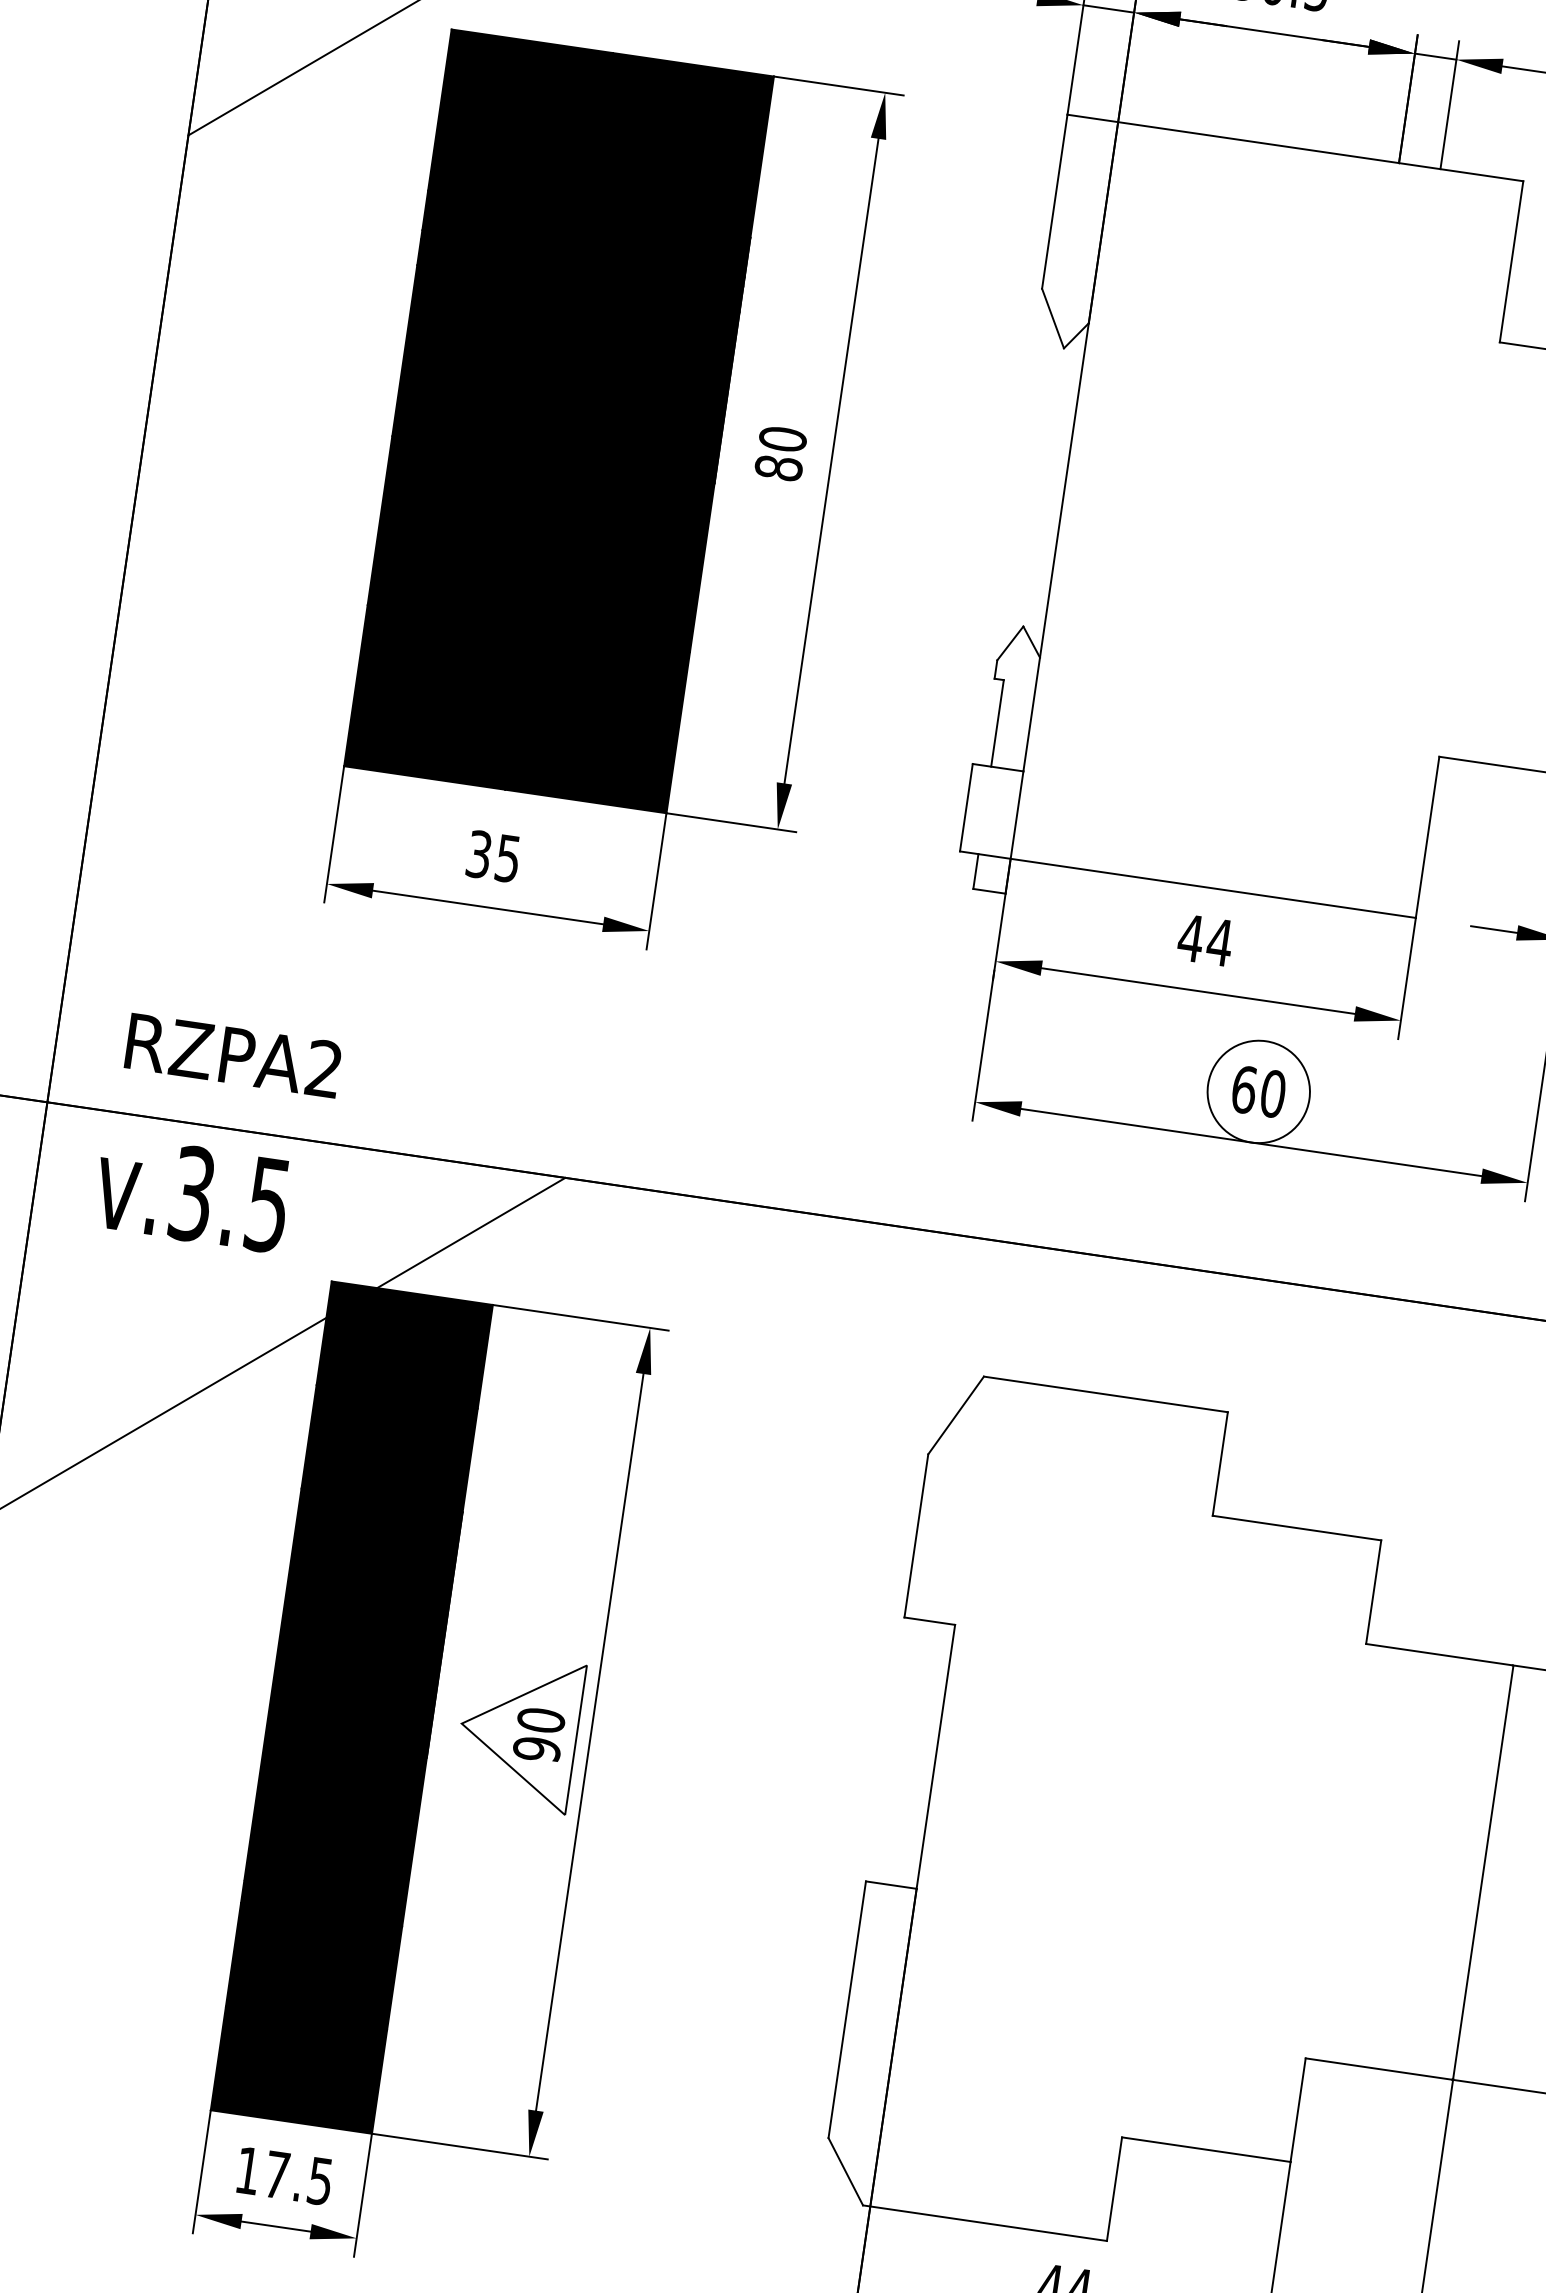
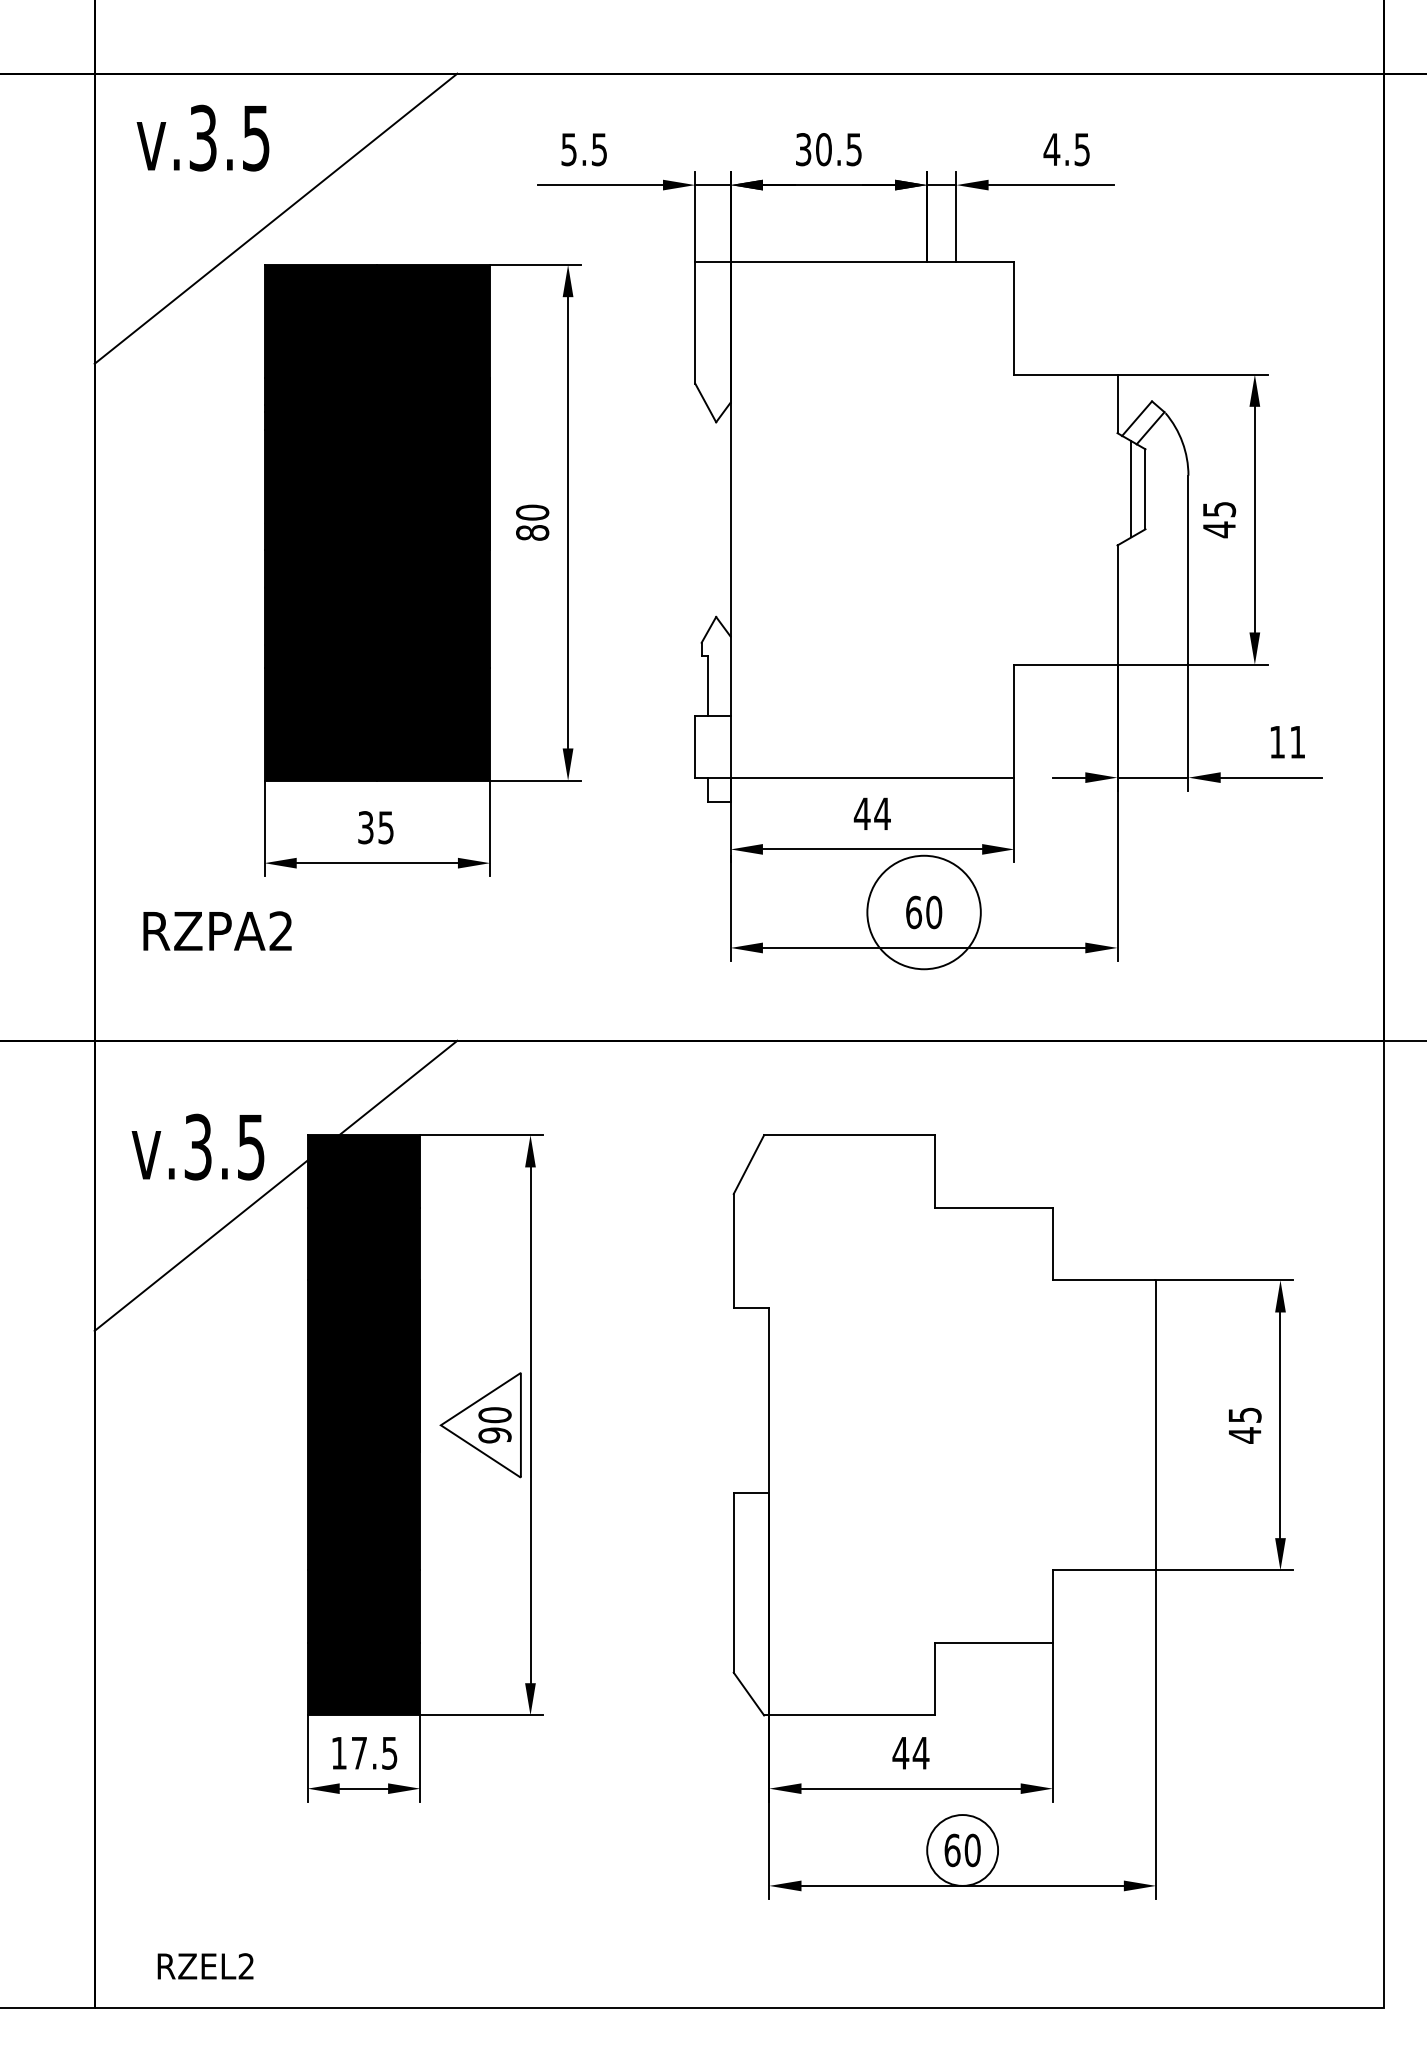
text: (233, 1054) -> (217, 930), moved
circle: (1257, 1091) -> (923, 912), size x1.6
text: (191, 1192) -> (197, 1146), moved

